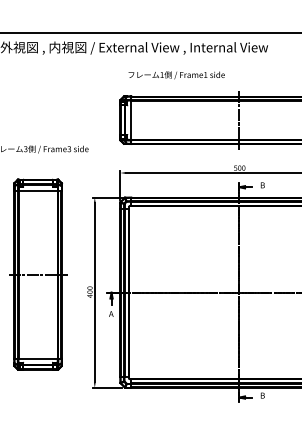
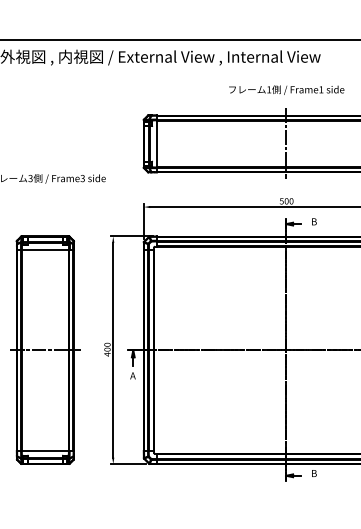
text: (176, 75) -> (286, 90), moved
part: (38, 274) -> (45, 350), moved

